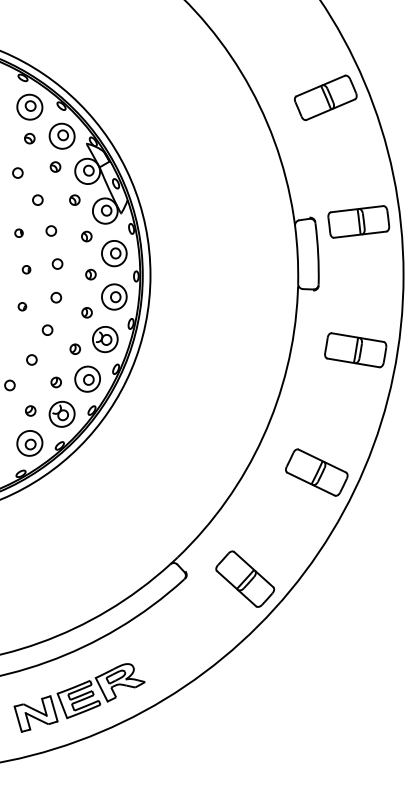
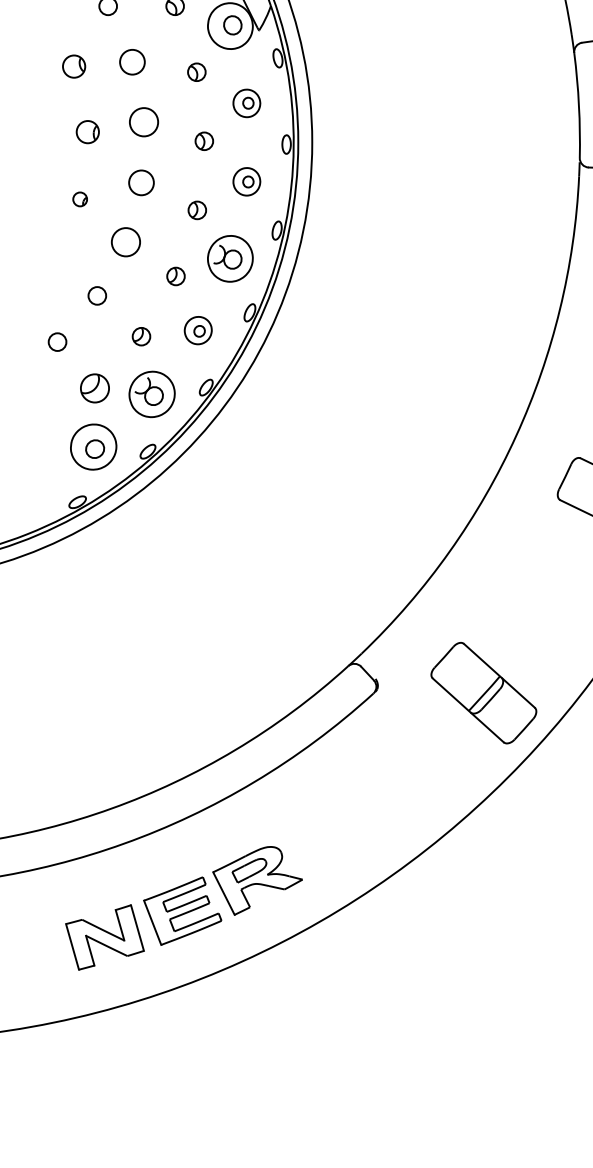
circle: (51, 230) -> (132, 61), size x1.4
part: (18, 232) -> (73, 64), size x1.6
part: (114, 253) -> (247, 102), size x0.6
circle: (57, 263) -> (143, 121), size x1.6
part: (26, 269) -> (87, 131), size x1.6
part: (114, 296) -> (247, 180), size x0.6
circle: (56, 297) -> (141, 182), size x1.4
circle: (47, 329) -> (125, 240), size x1.6
part: (87, 378) -> (198, 329), size x0.6
part: (30, 410) -> (94, 387), size x1.6

